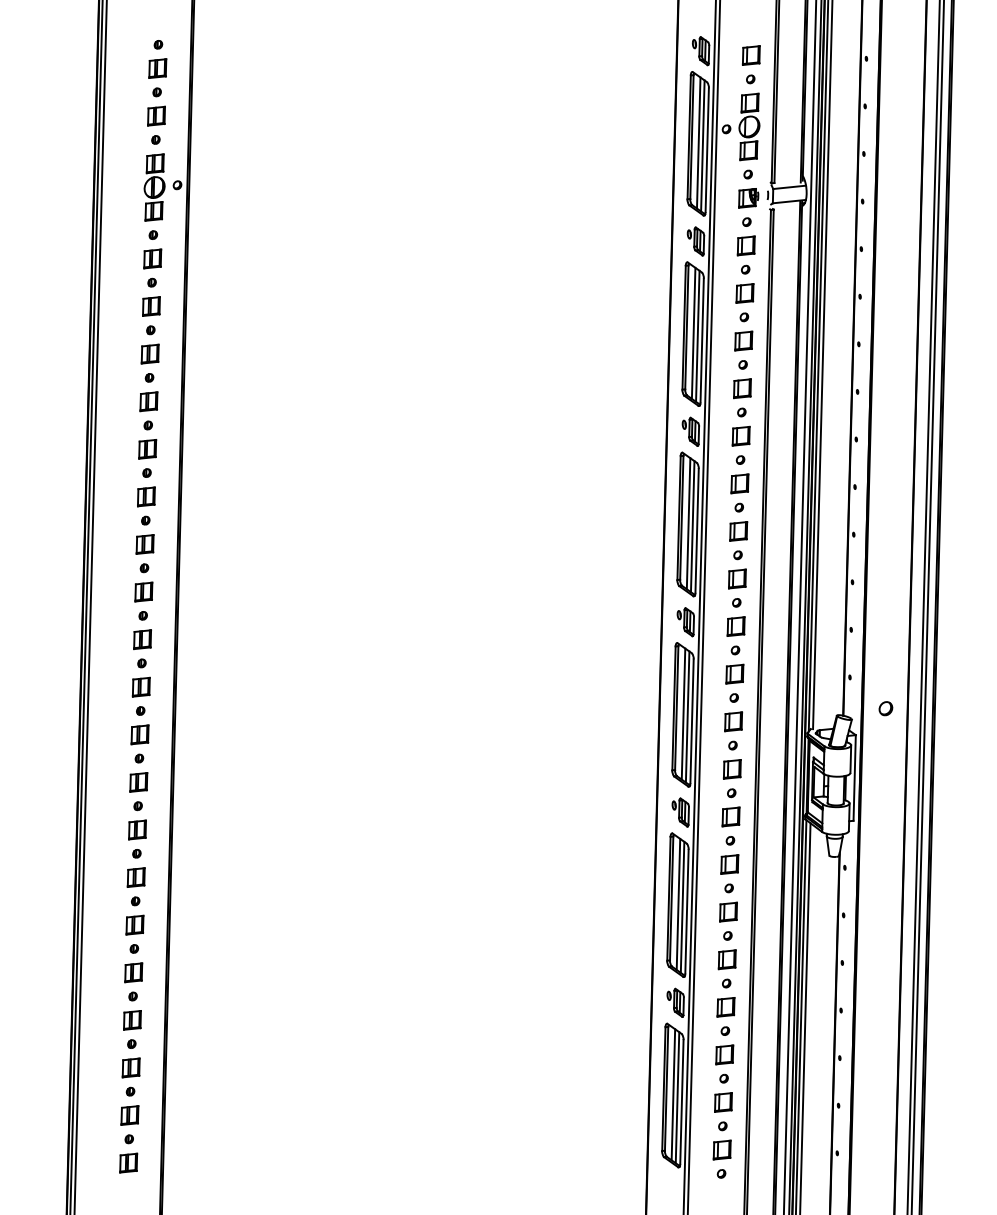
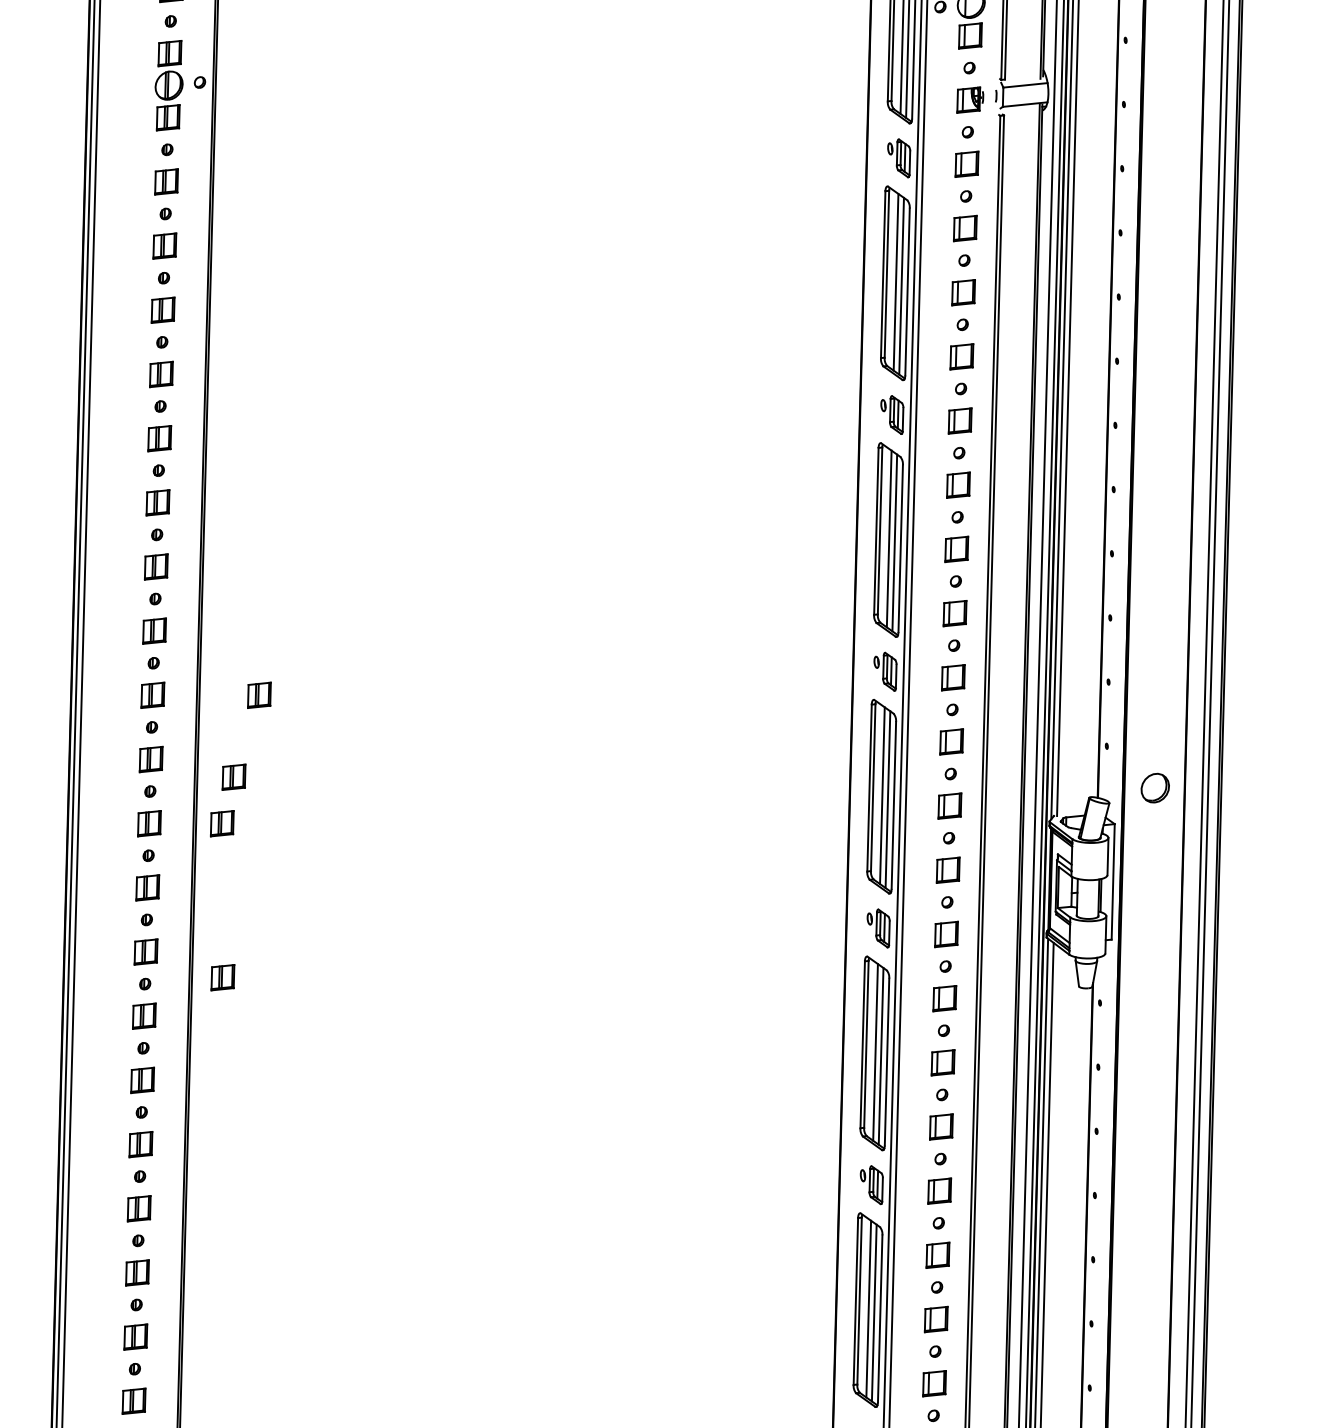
part: (221, 639) -> (259, 695), added
part: (202, 700) -> (233, 777), added
part: (885, 708) -> (1154, 788), size x1.6
part: (193, 734) -> (221, 823), added
part: (194, 848) -> (222, 976), added

